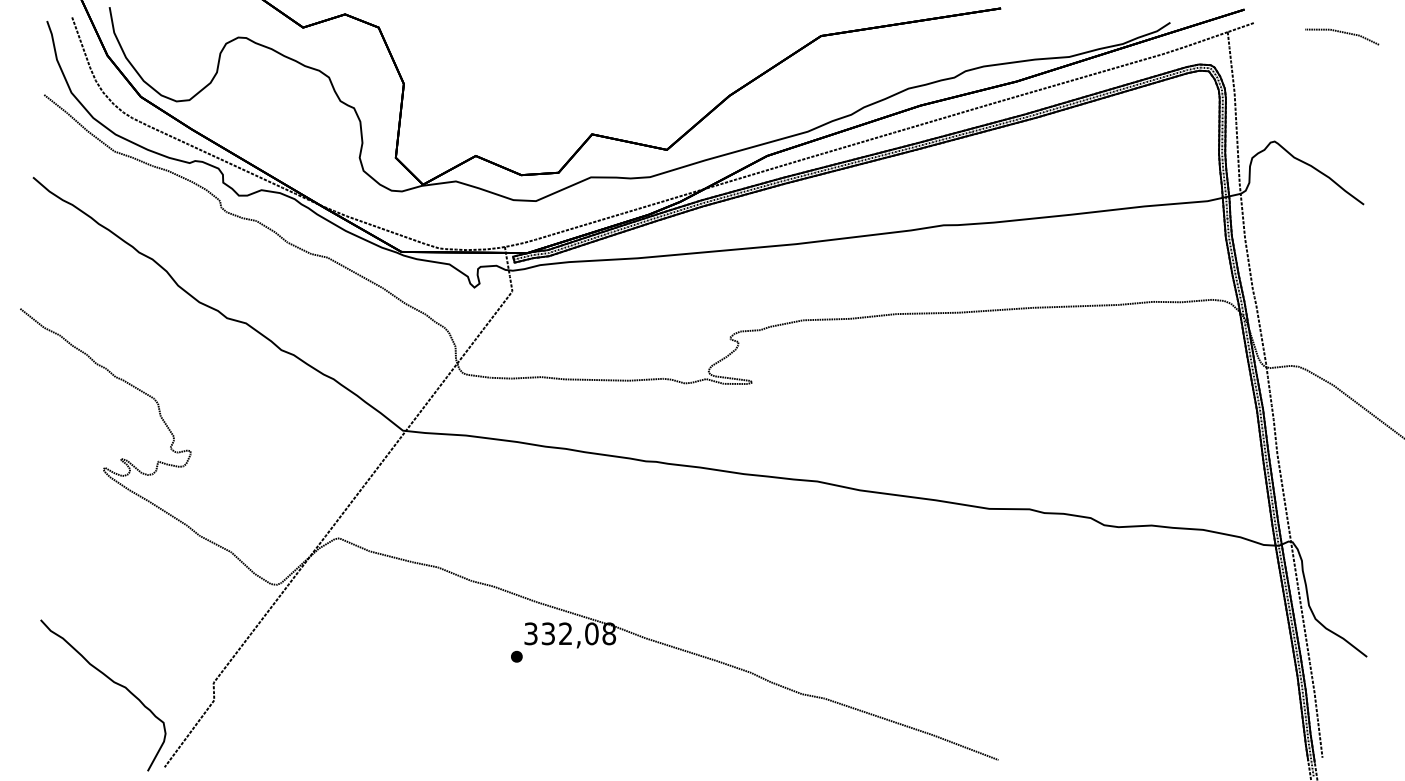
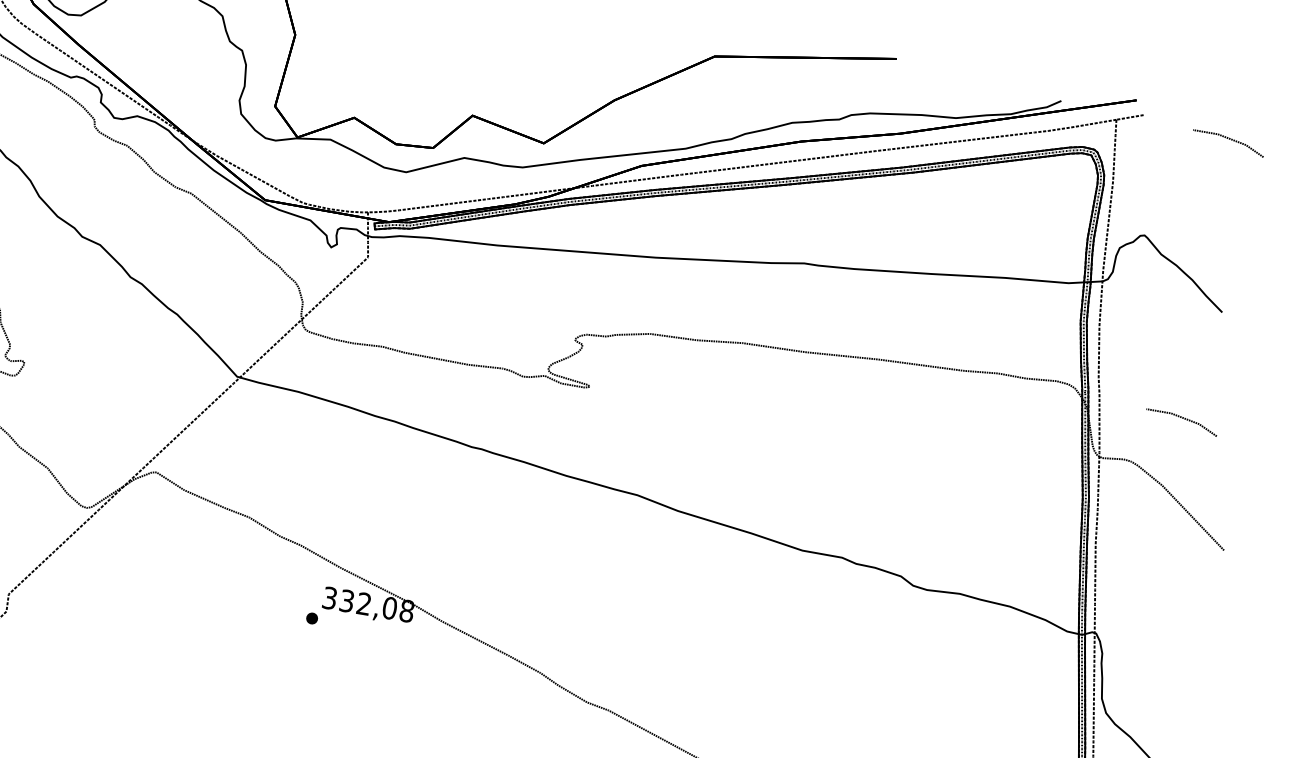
line: (1342, 316) -> (1182, 419), added

